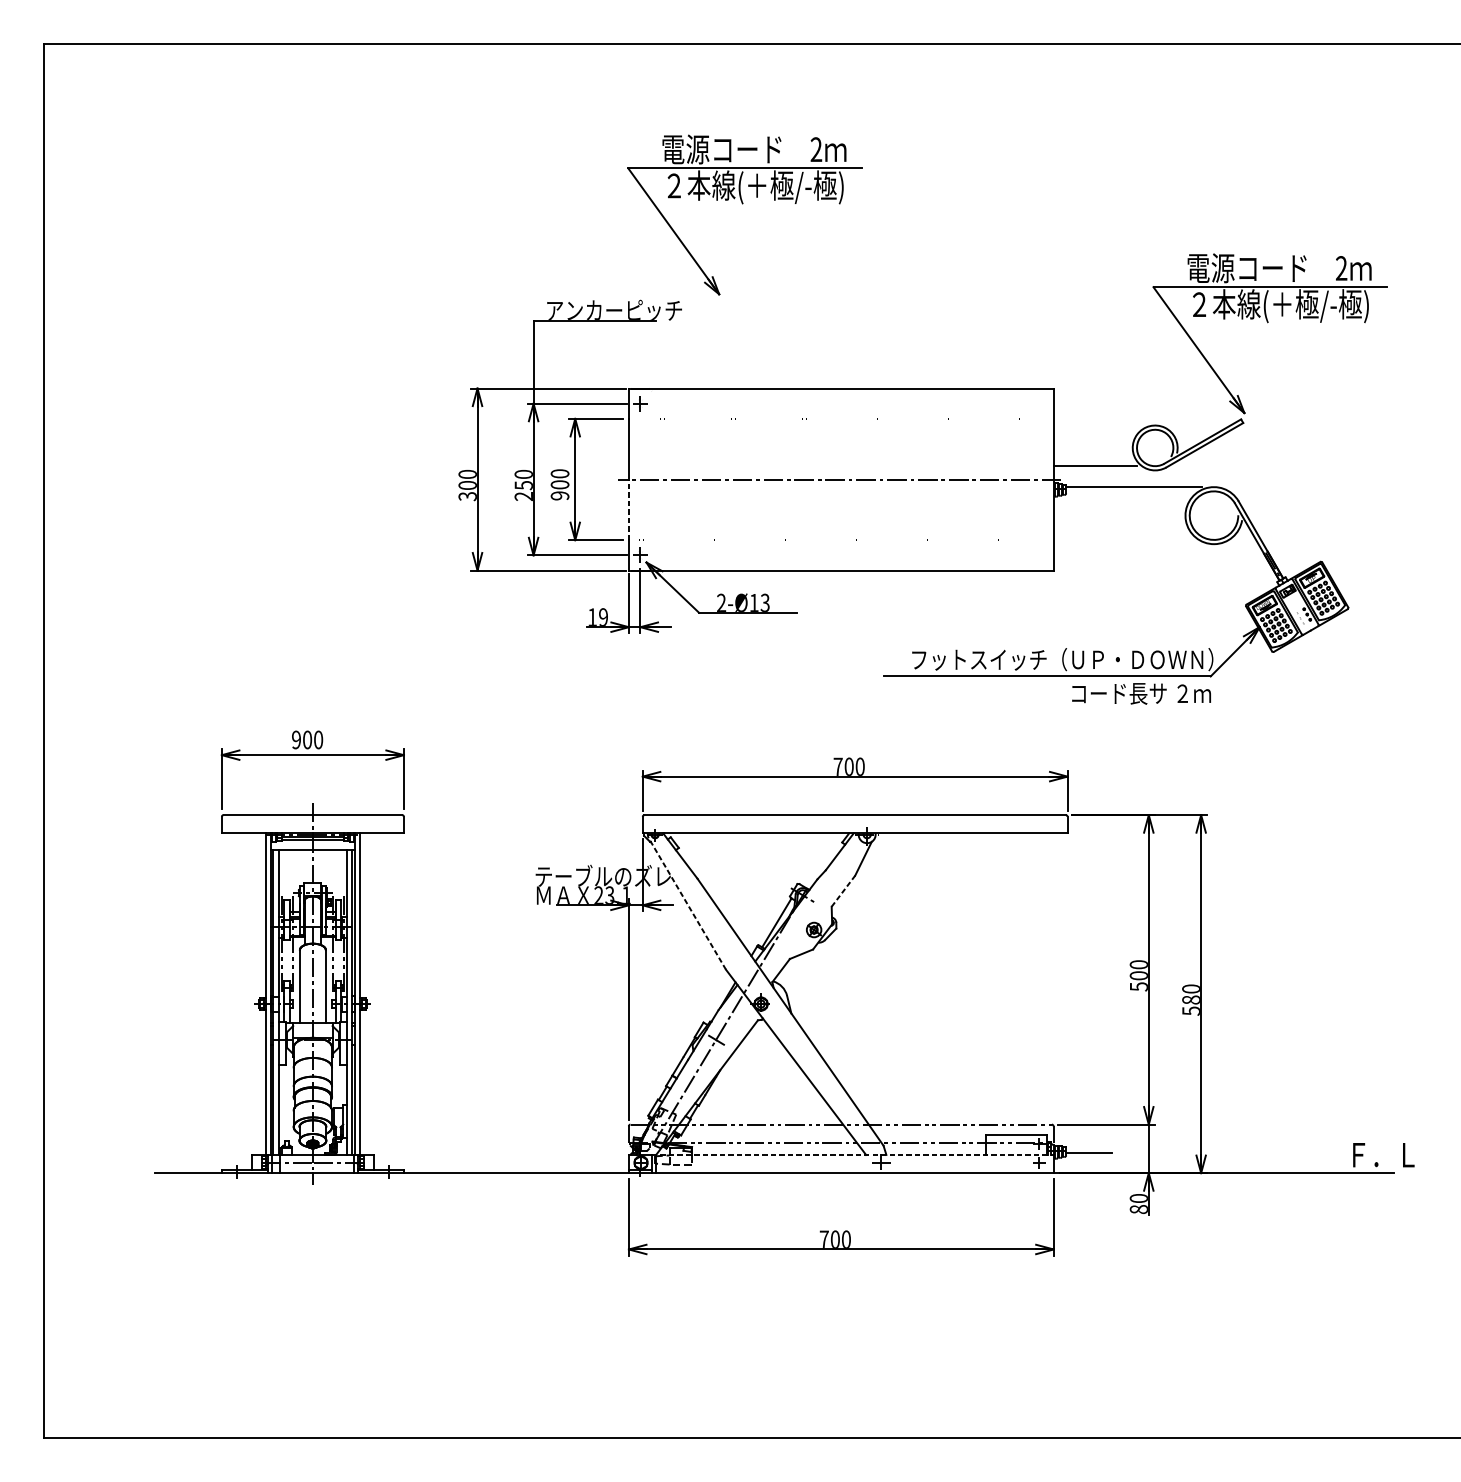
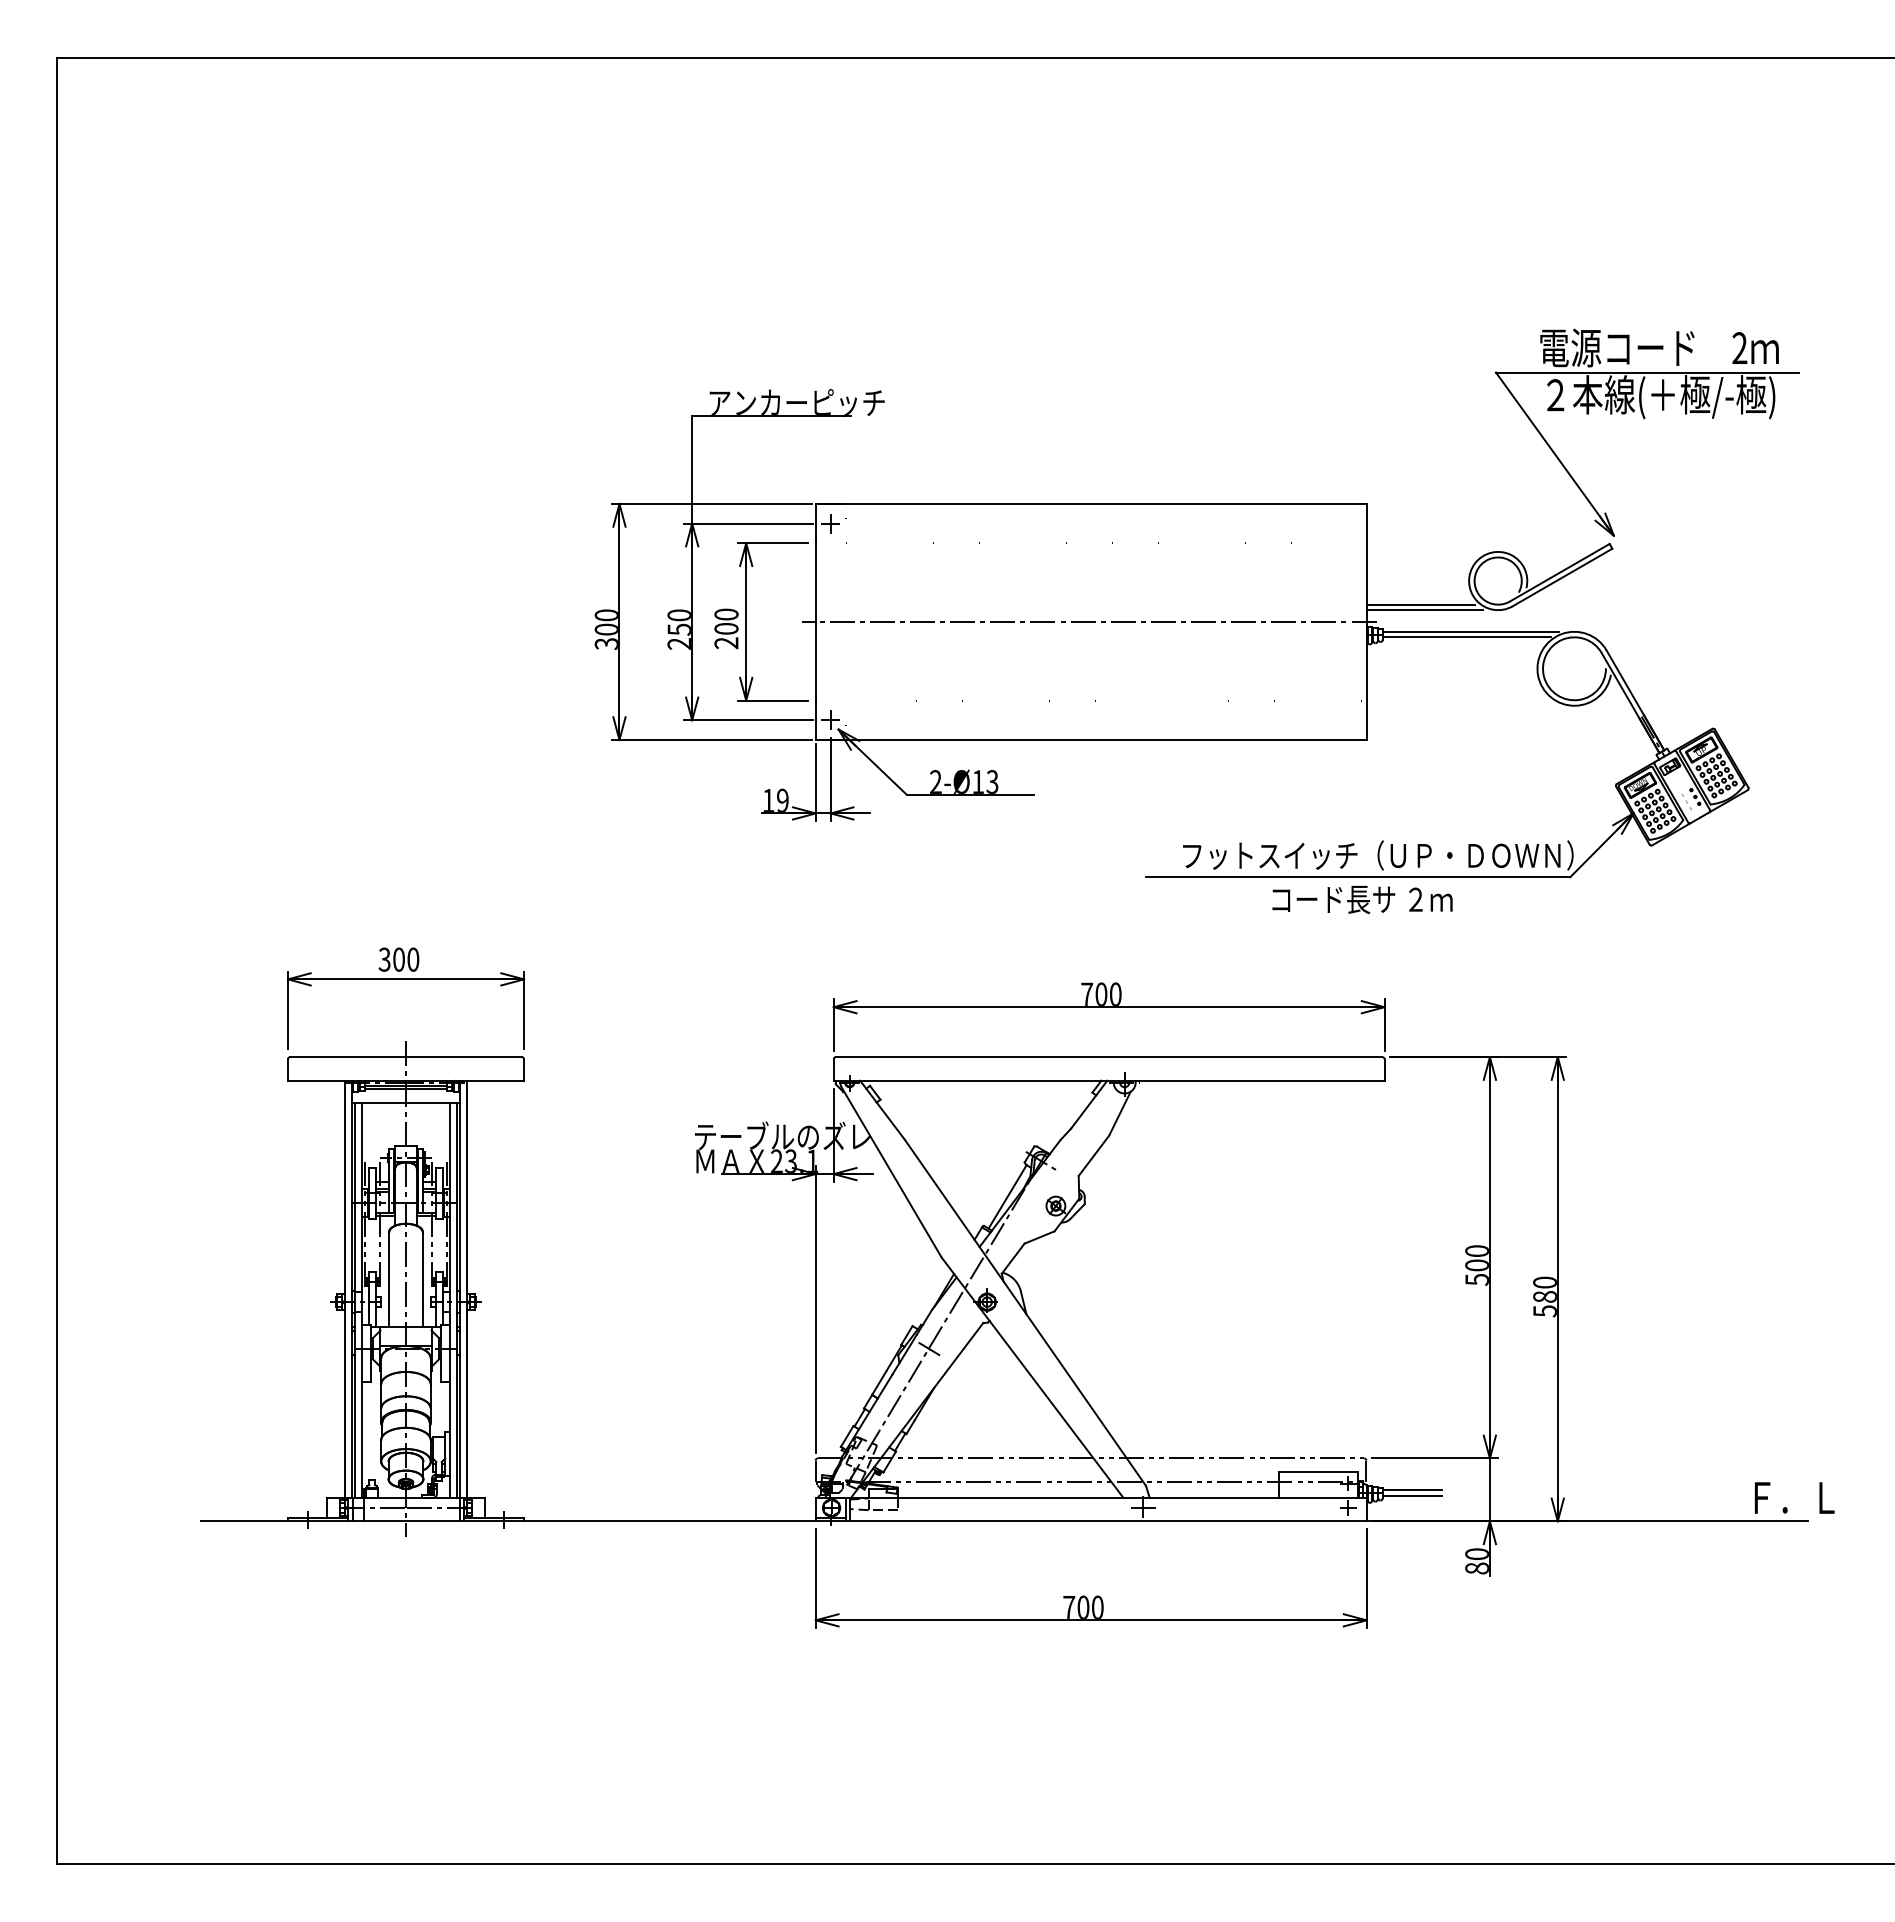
part: (742, 204) -> (963, 265), removed
line: (1098, 470) -> (1424, 610), added
line: (1130, 491) -> (1466, 637), added
text: (560, 496) -> (726, 643), 900 -> 200
line: (628, 509) -> (815, 660), dashed -> solid
text: (1141, 693) -> (1362, 899), moved
text: (296, 739) -> (384, 959), 900 -> 300
line: (843, 890) -> (1094, 1155), dashed -> solid
line: (687, 904) -> (891, 1172), dashed -> solid
line: (1088, 1149) -> (1411, 1490), added
line: (853, 1154) -> (1106, 1497), dashed -> solid

